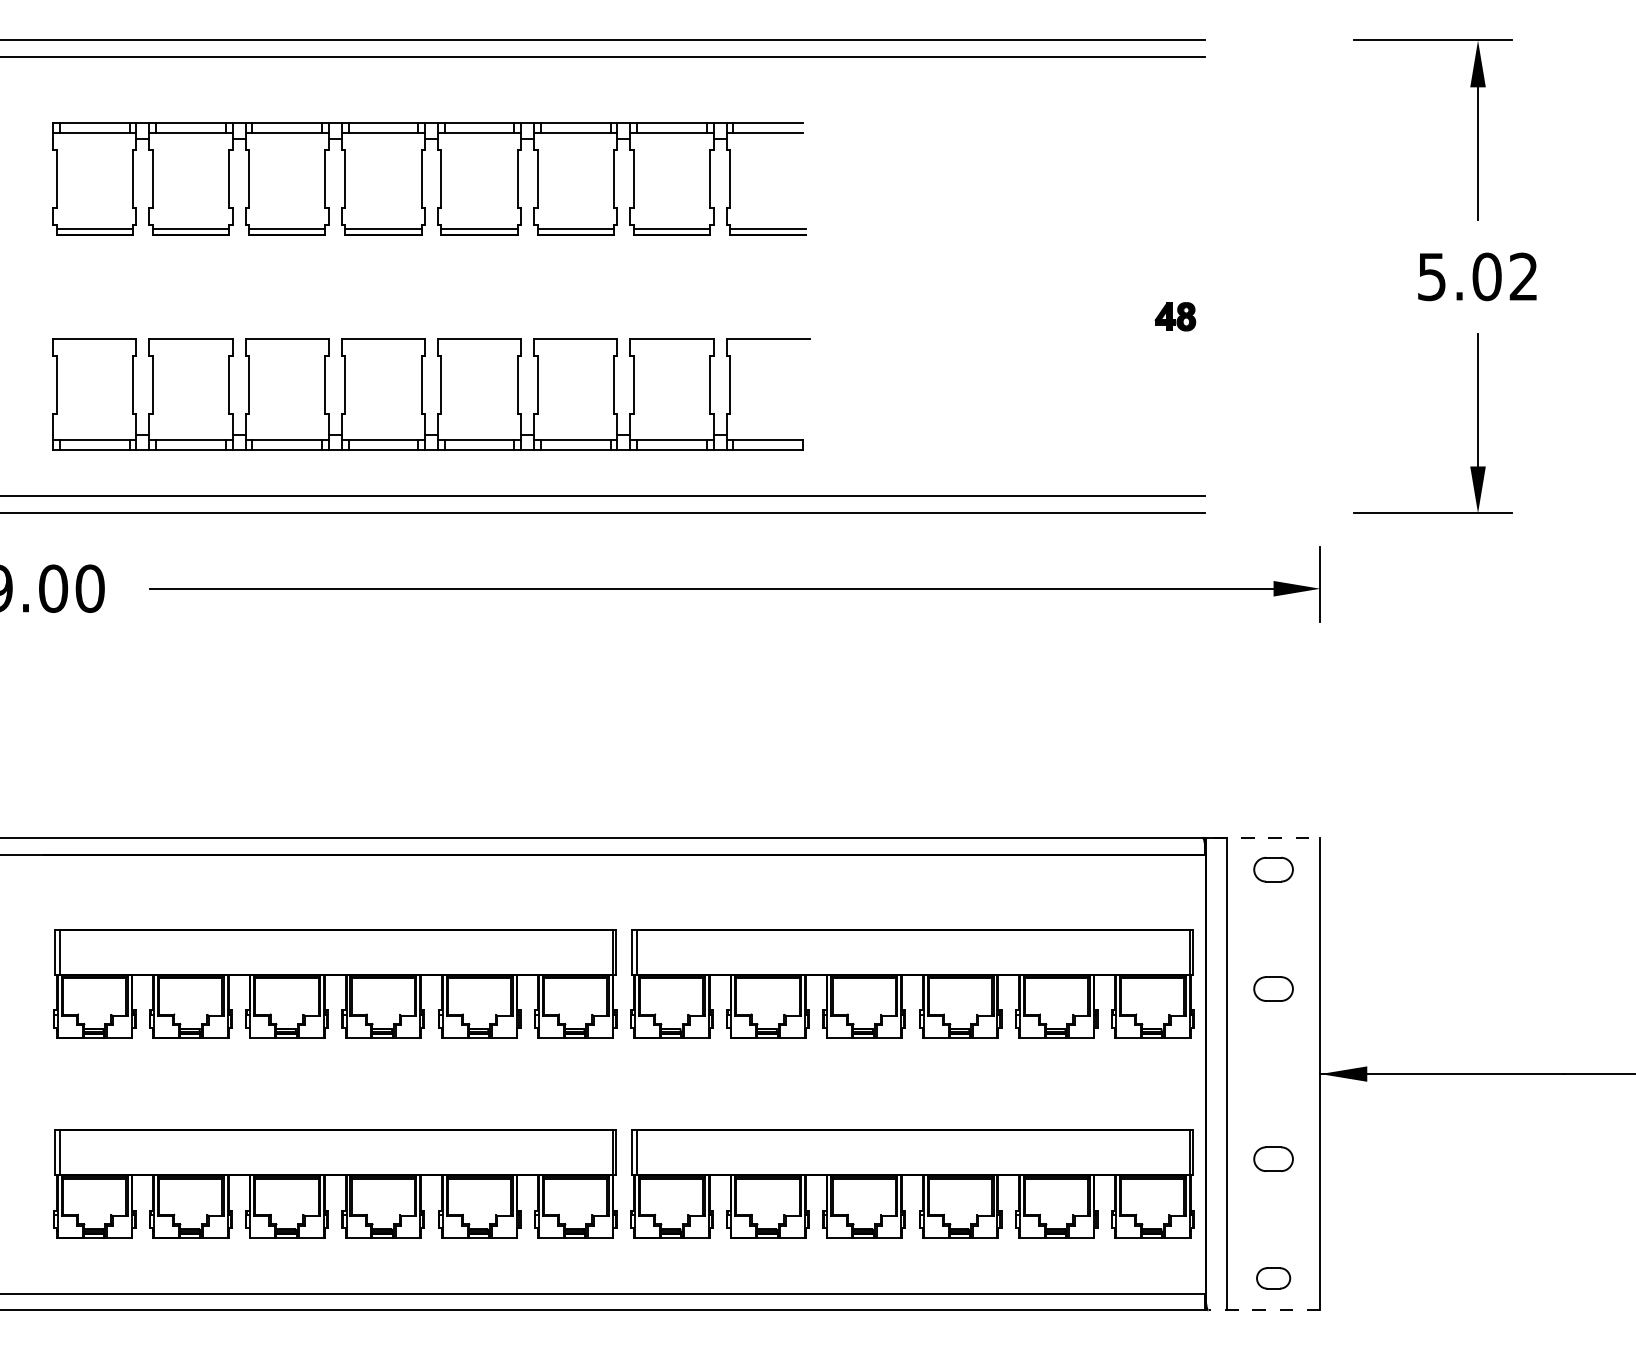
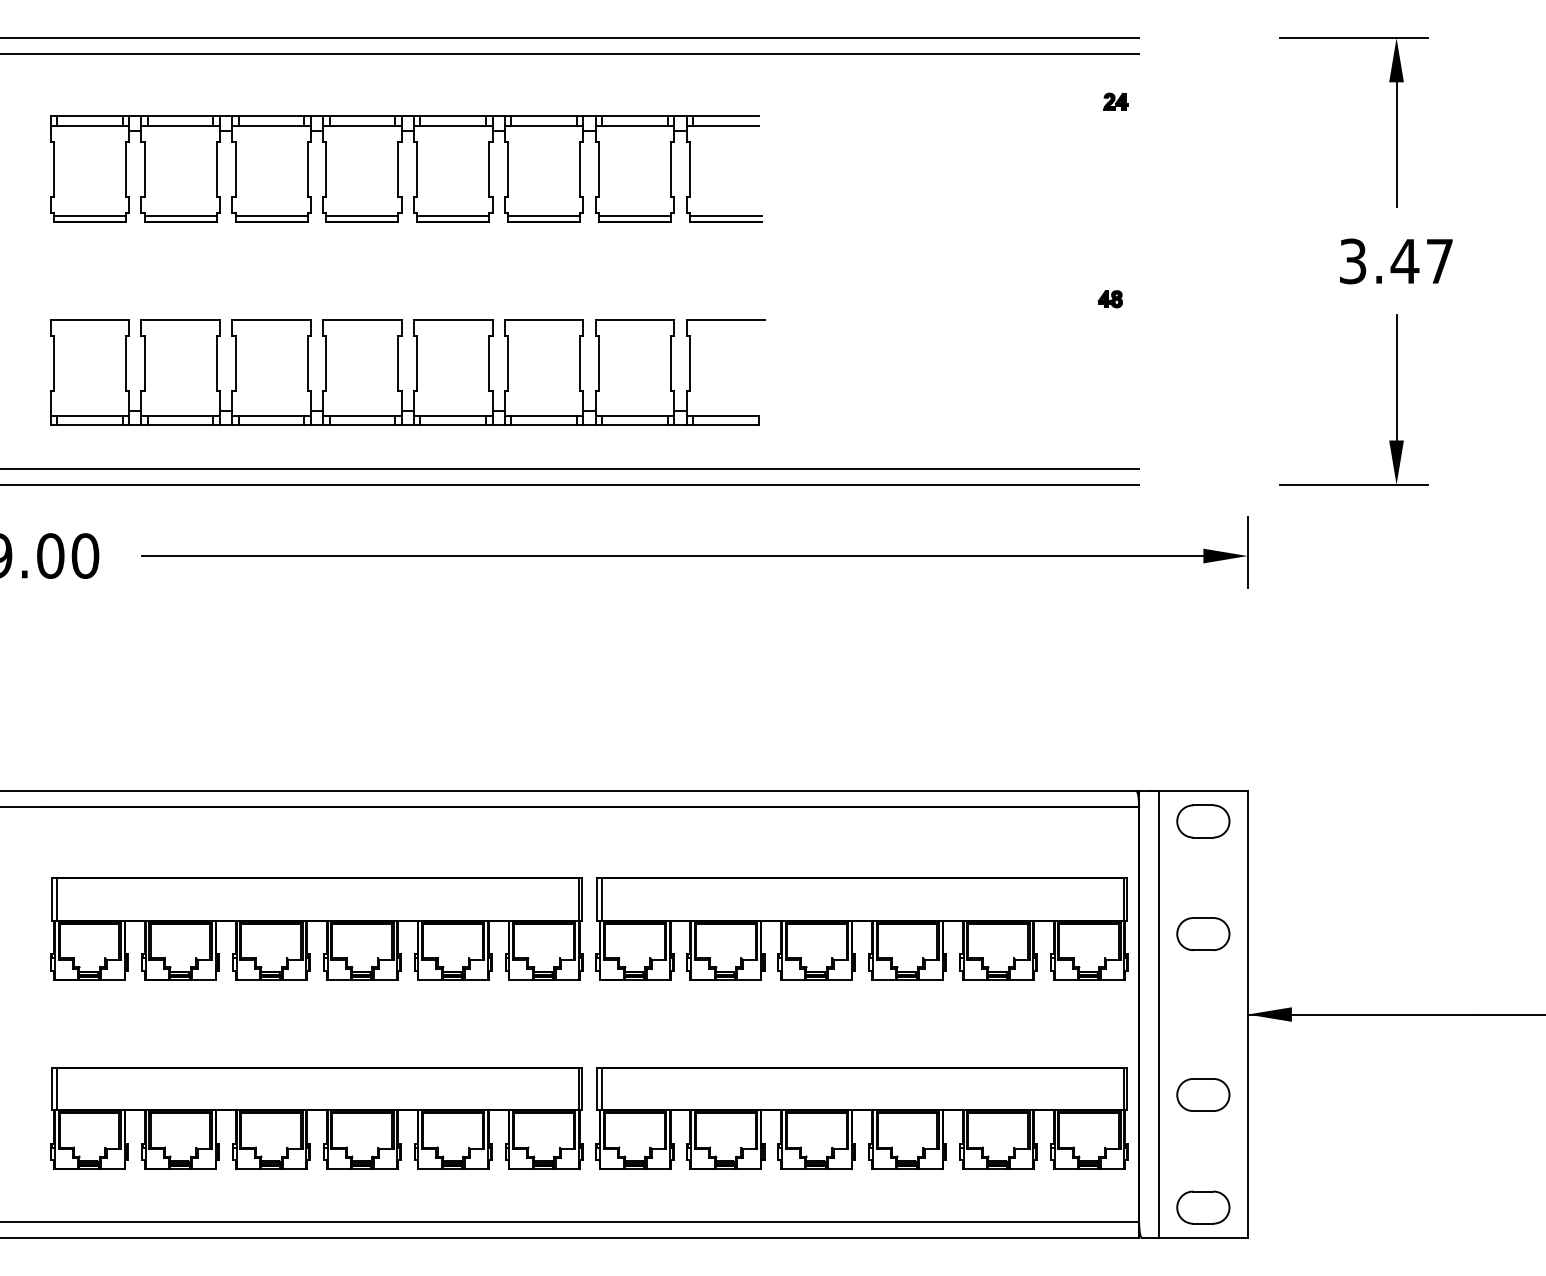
part: (1180, 107) -> (1115, 101), added
text: (1477, 276) -> (1396, 261), 5.02 -> 3.47
part: (1174, 317) -> (1109, 299), size x0.62
line: (1267, 837) -> (1197, 791), dashed -> solid
part: (1273, 869) -> (1203, 821), size x1.43
part: (1273, 989) -> (1203, 934), size x1.43
part: (1273, 1158) -> (1203, 1094), size x1.43
part: (1273, 1278) -> (1203, 1207), size x1.67
line: (1264, 1310) -> (1194, 1237), dashed -> solid

